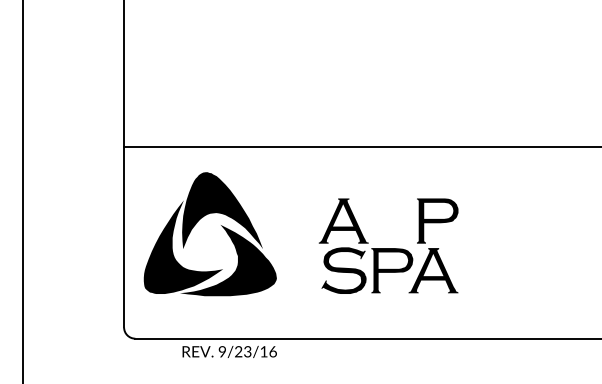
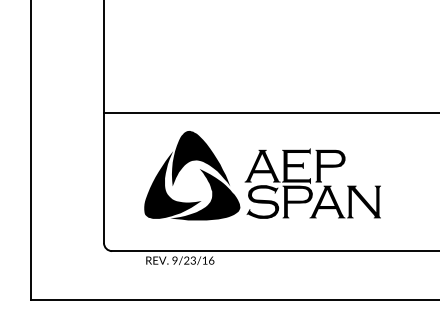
fill: (390, 221) -> (296, 166), added
part: (221, 227) -> (200, 170), moved
fill: (484, 269) -> (364, 201), added

